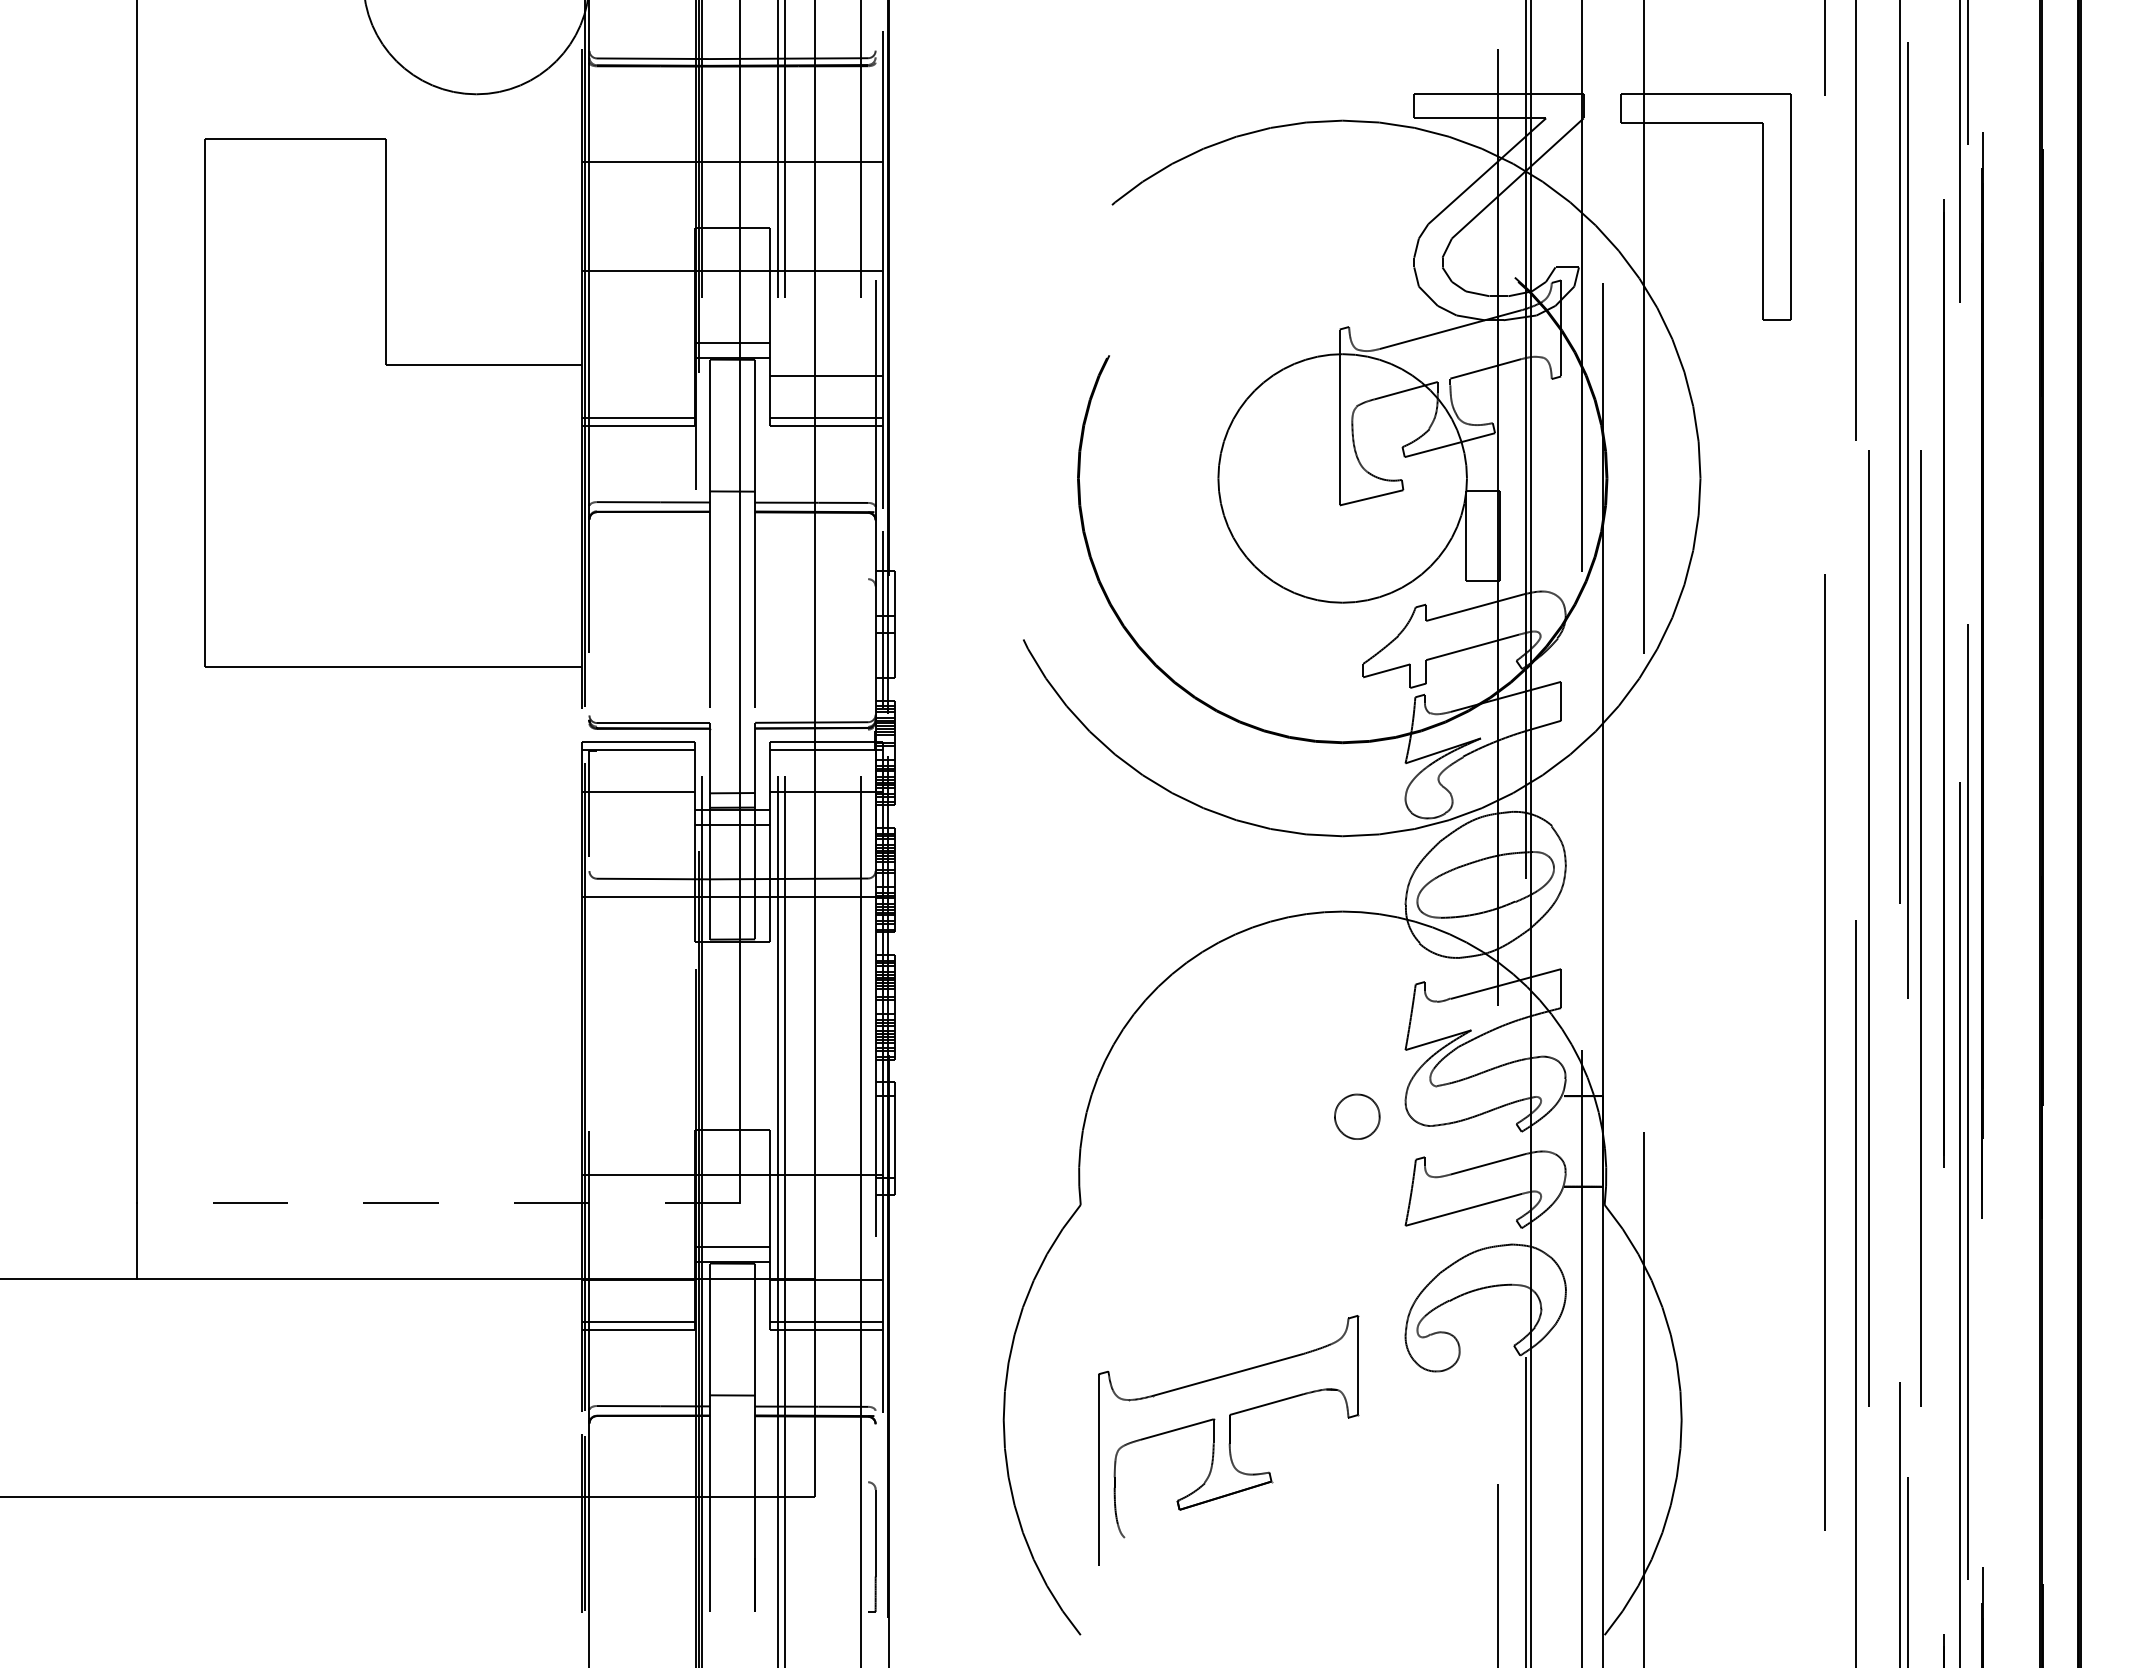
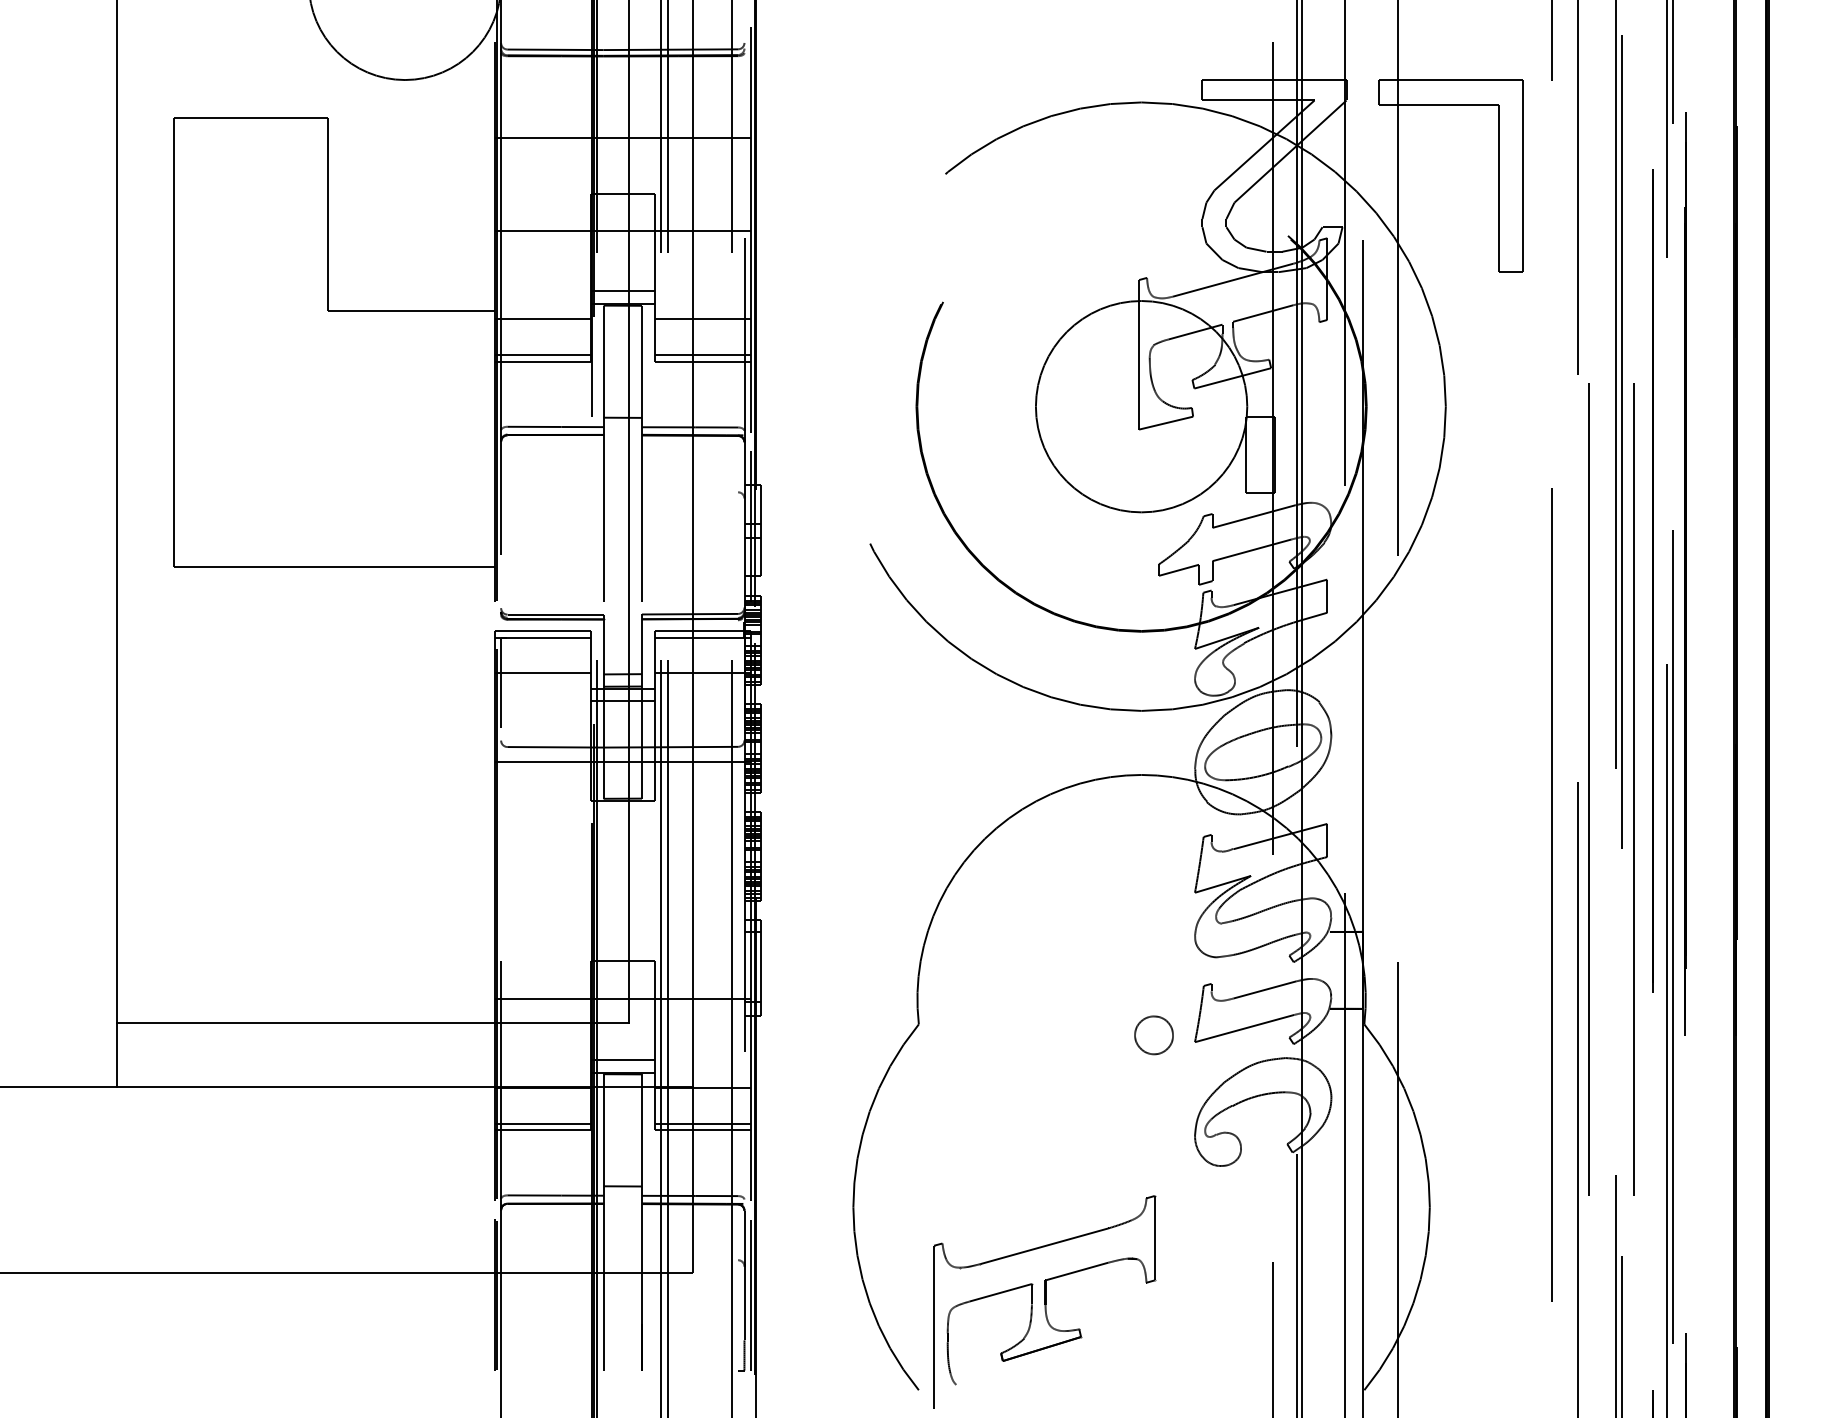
line: (637, 375) -> (541, 319), added
part: (1357, 1116) -> (1154, 1035), moved
line: (438, 1203) -> (372, 1023), dashed -> solid
part: (1228, 1440) -> (1044, 1302), moved
line: (875, 1457) -> (744, 1239), added
line: (883, 1523) -> (751, 1295), added

